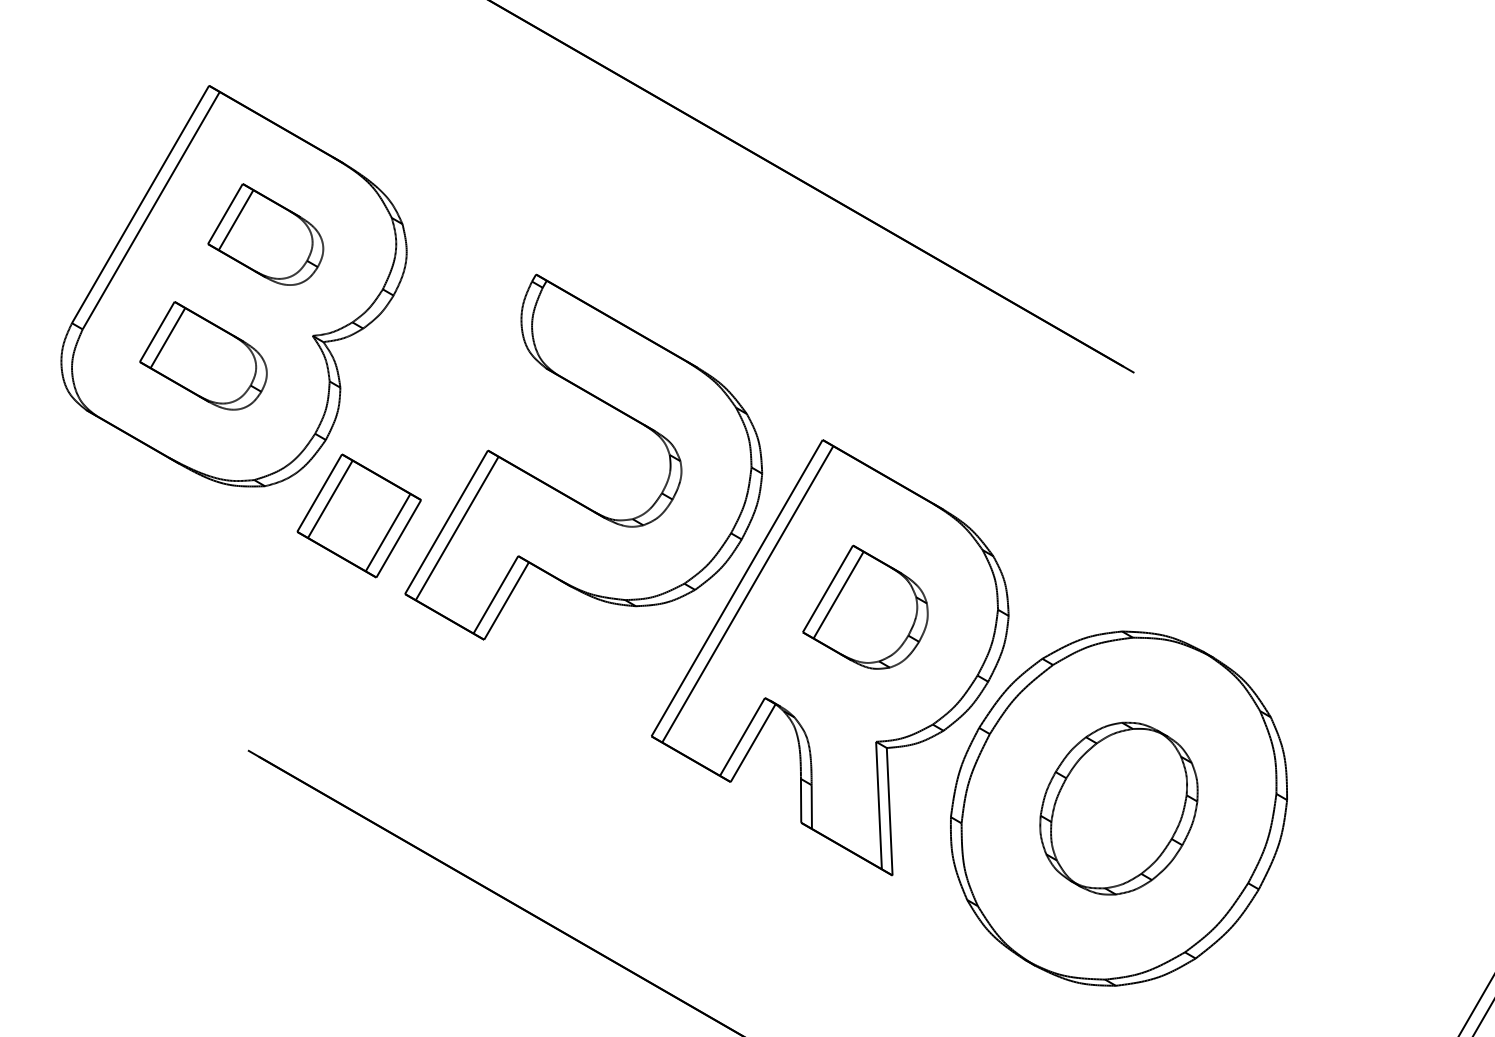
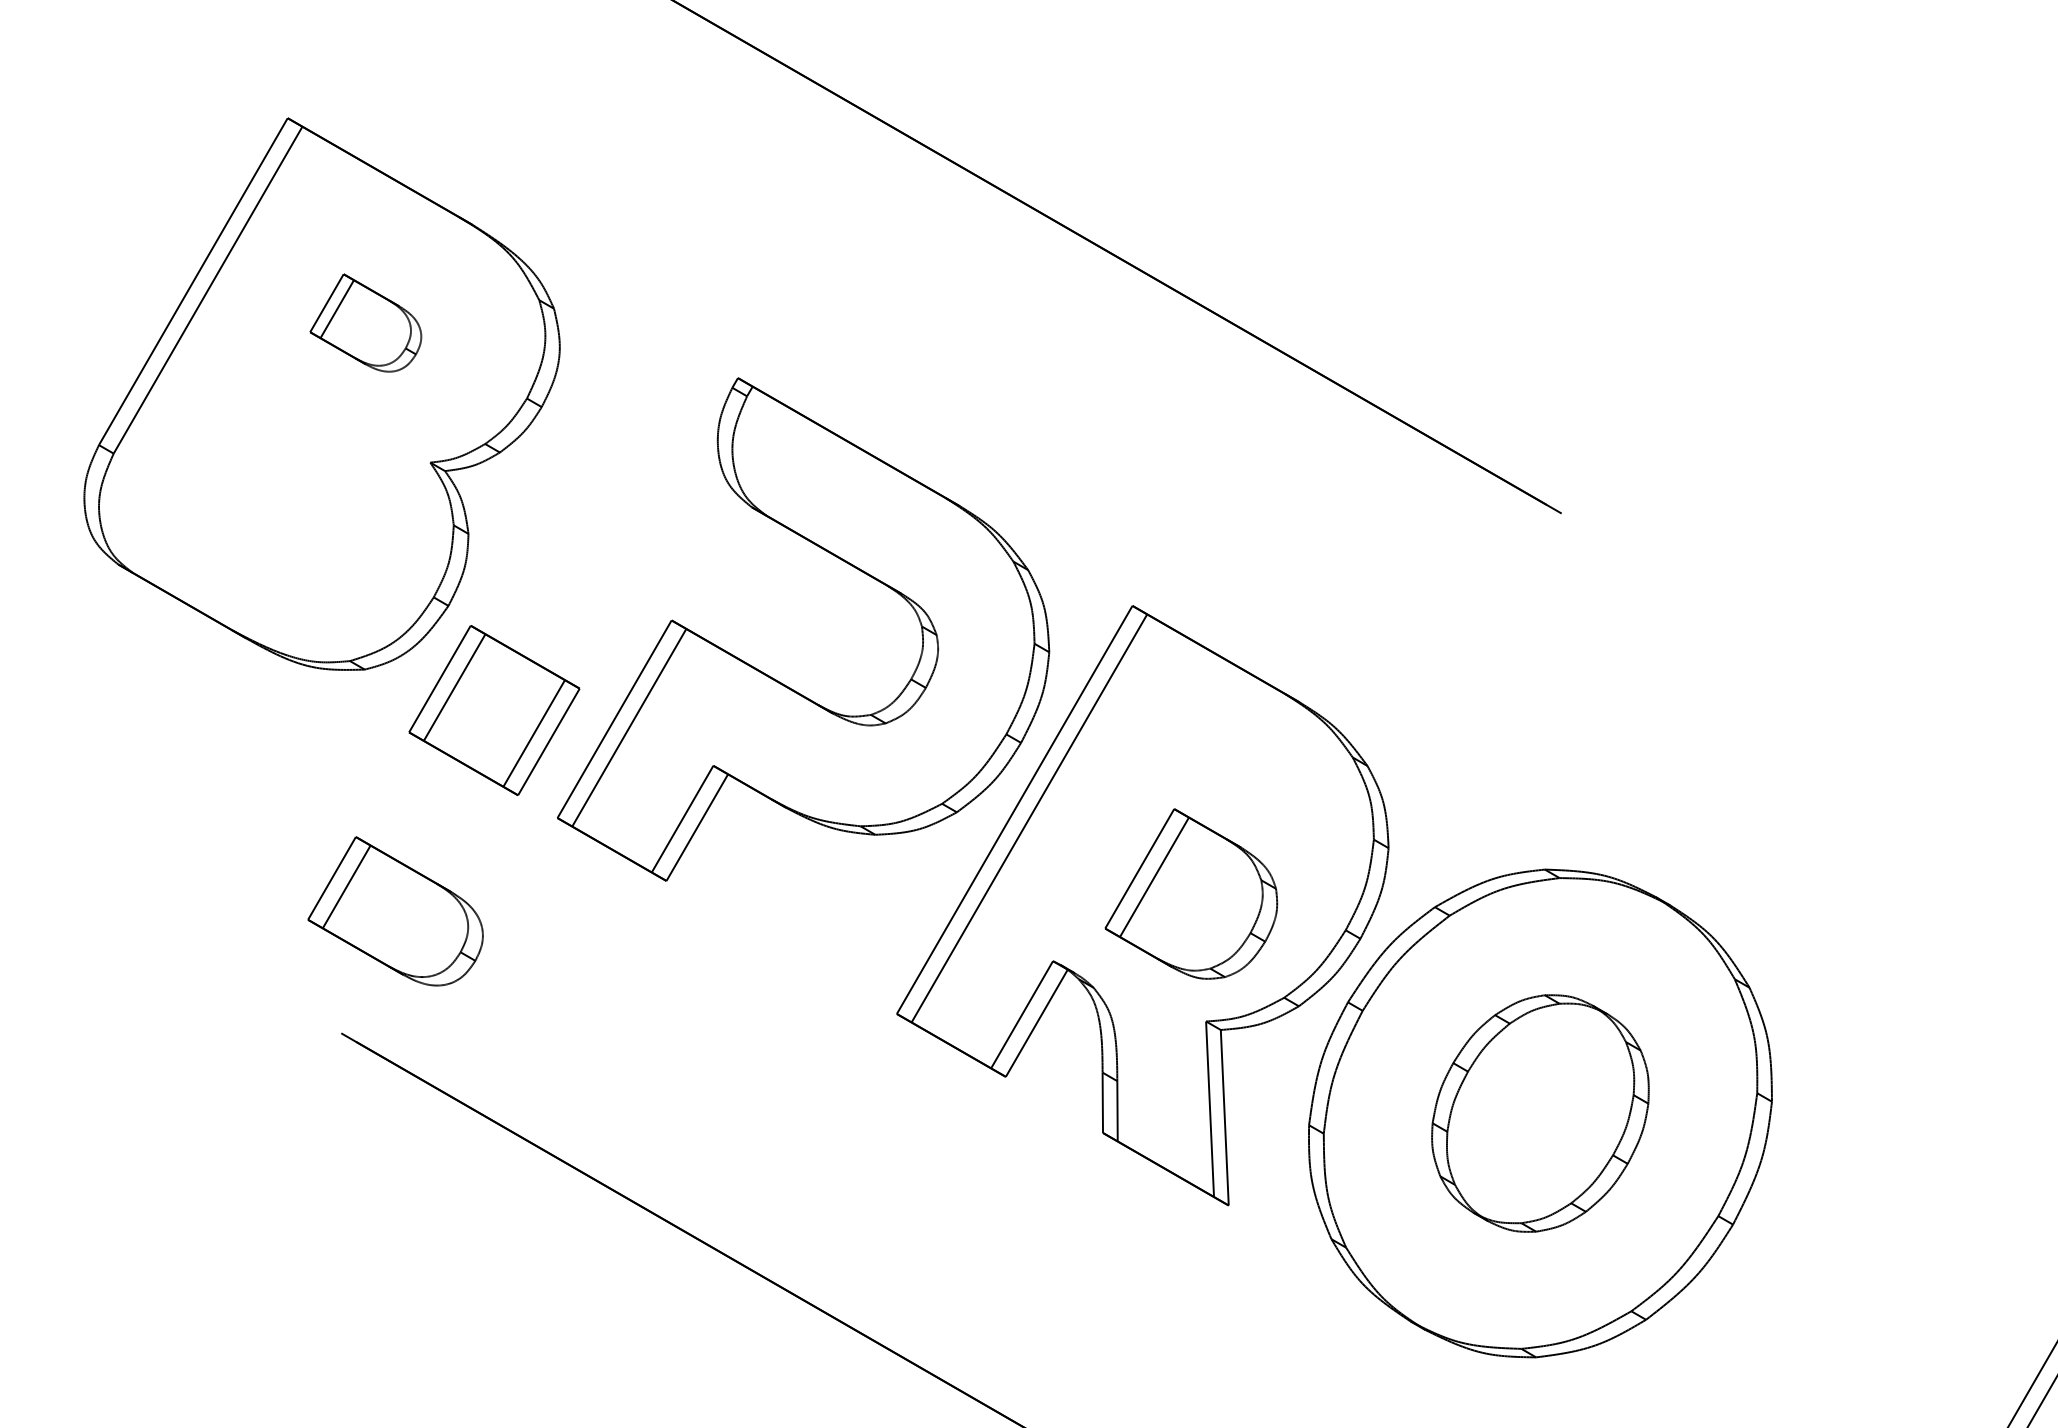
part: (265, 234) -> (365, 322), size x0.7
part: (203, 355) -> (395, 910), moved
part: (865, 606) -> (1191, 892), moved

